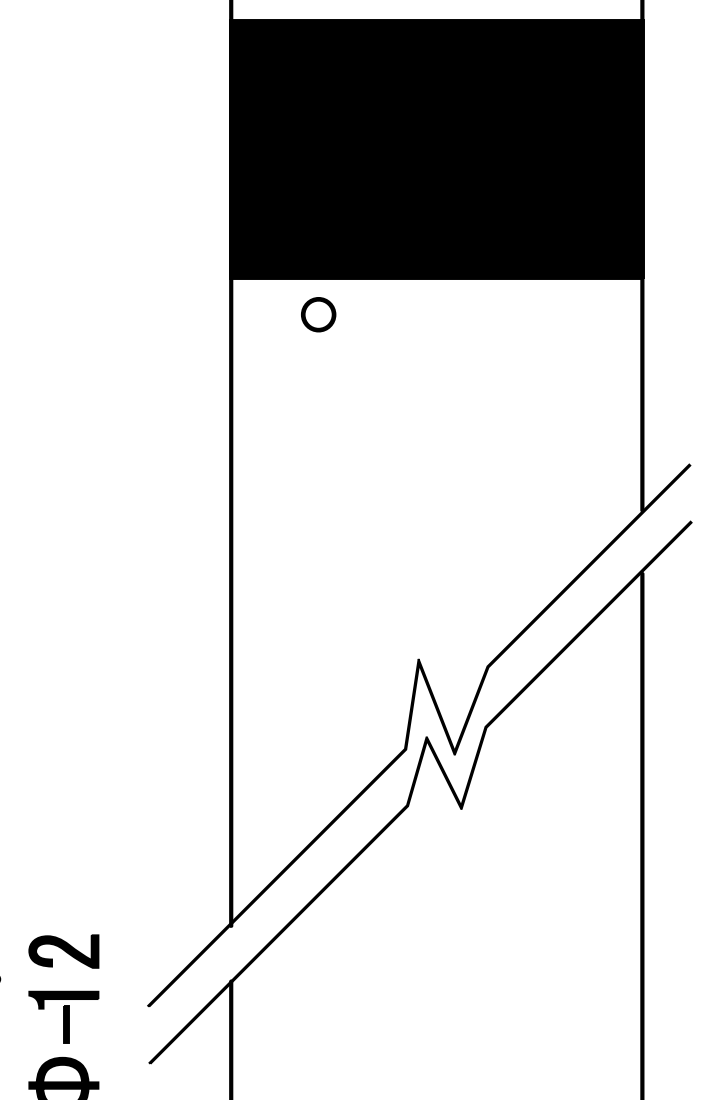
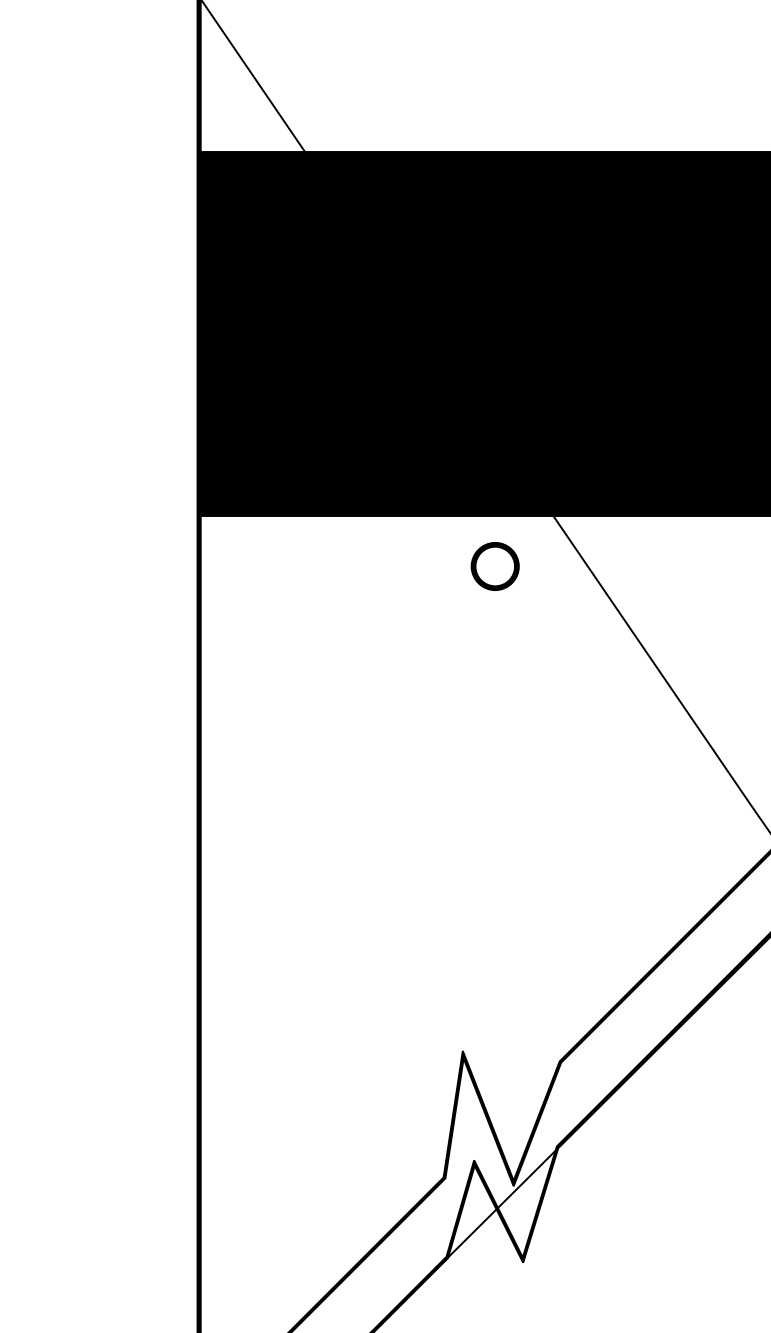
part: (318, 314) -> (495, 566), moved

